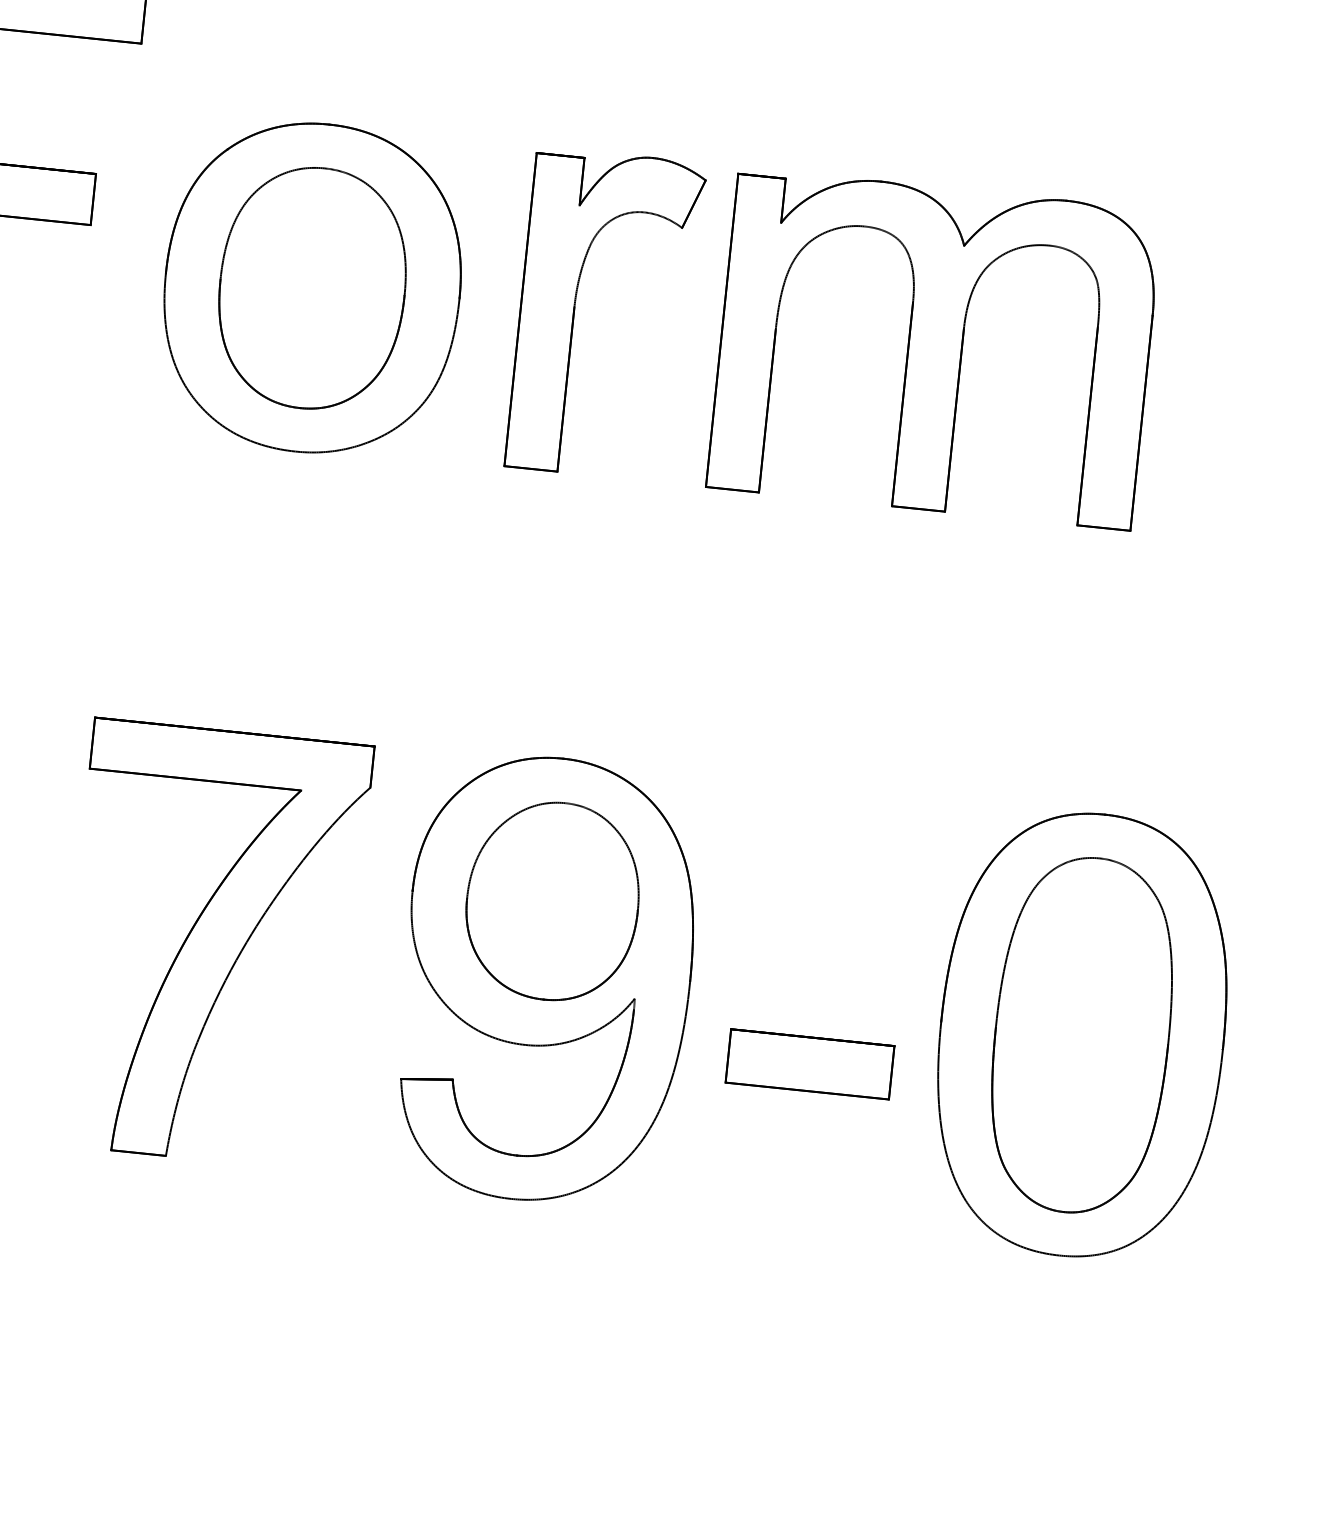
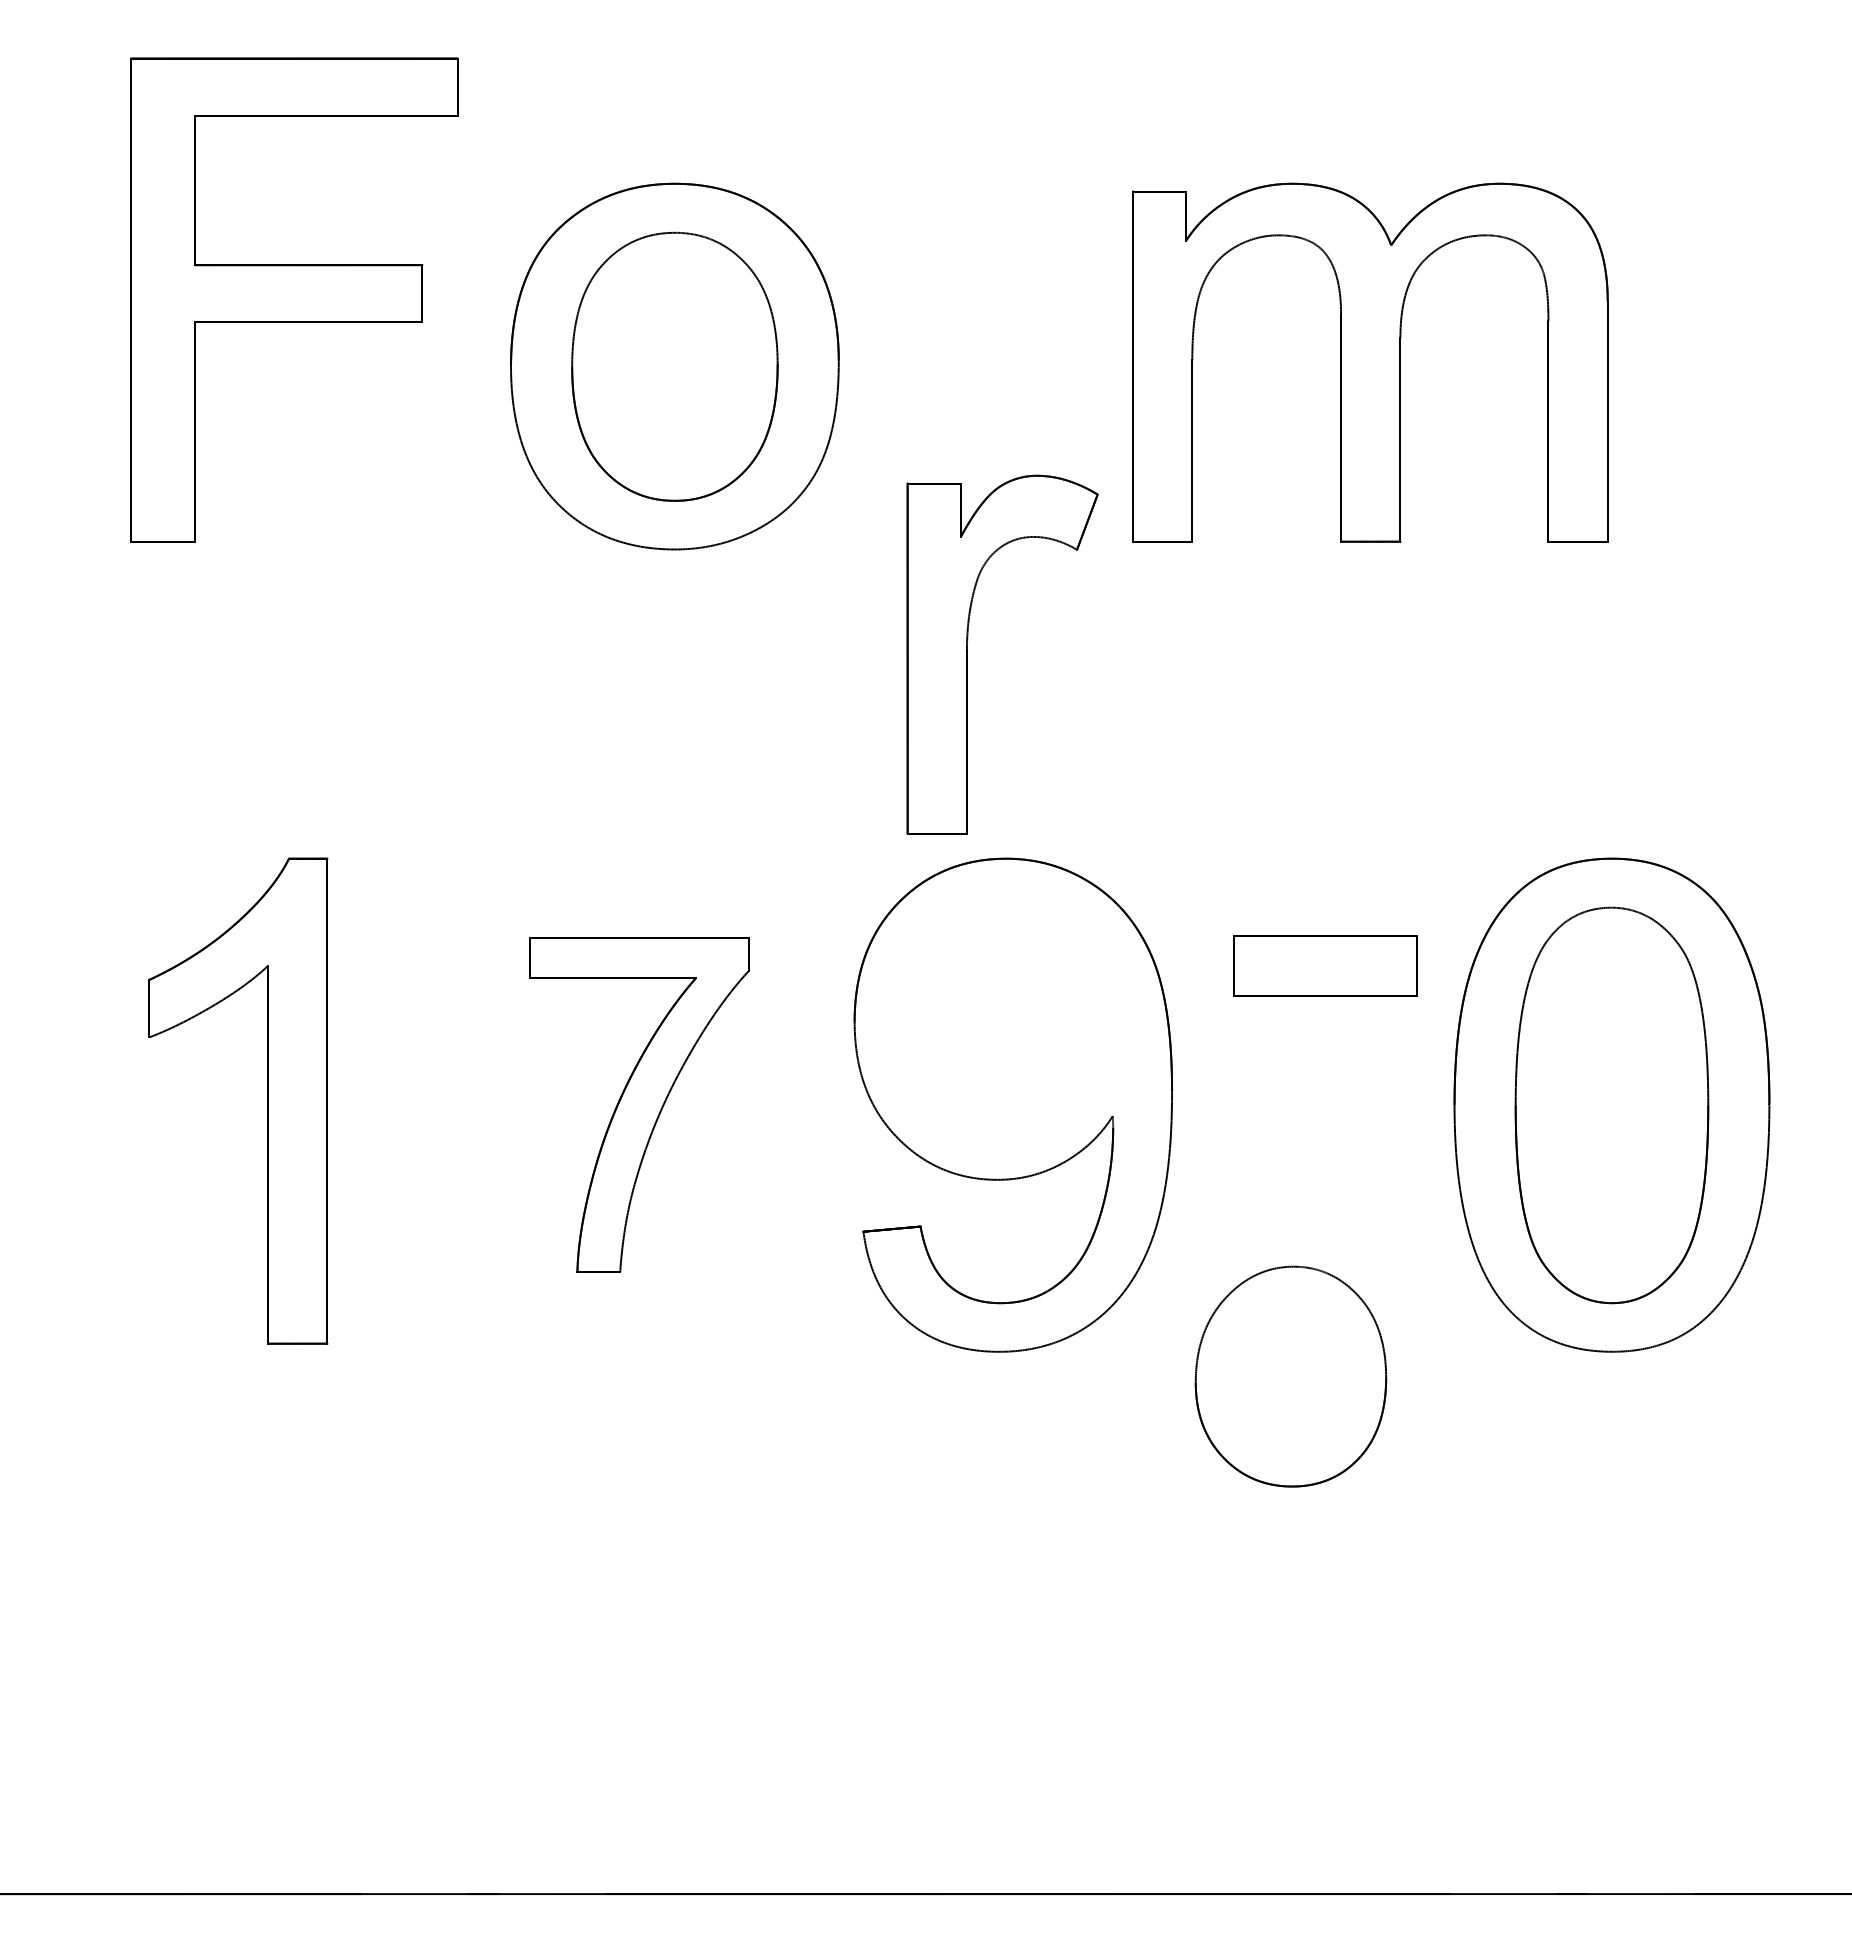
part: (574, 311) -> (967, 654), moved
part: (552, 901) -> (1290, 1376), moved
part: (212, 945) -> (639, 1105), size x0.7
part: (810, 1064) -> (1325, 965), moved

